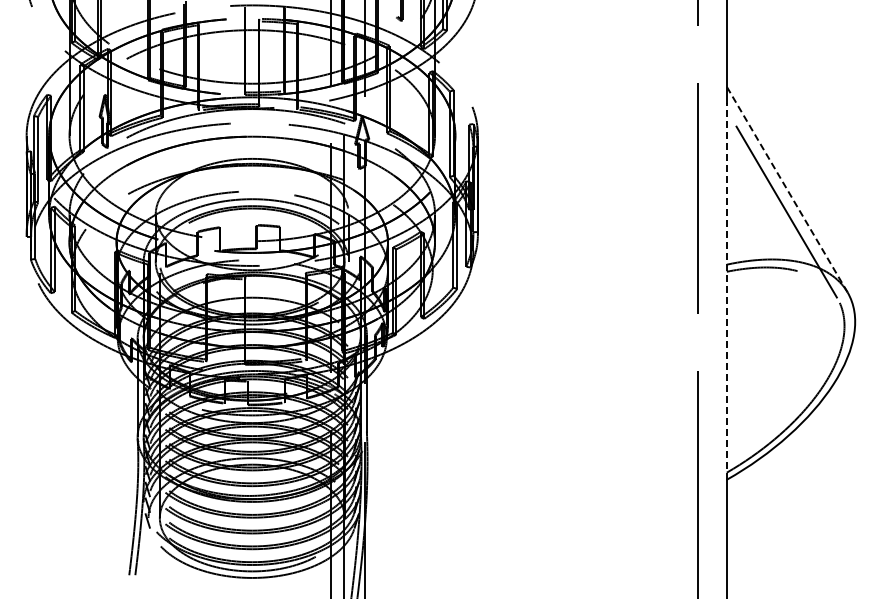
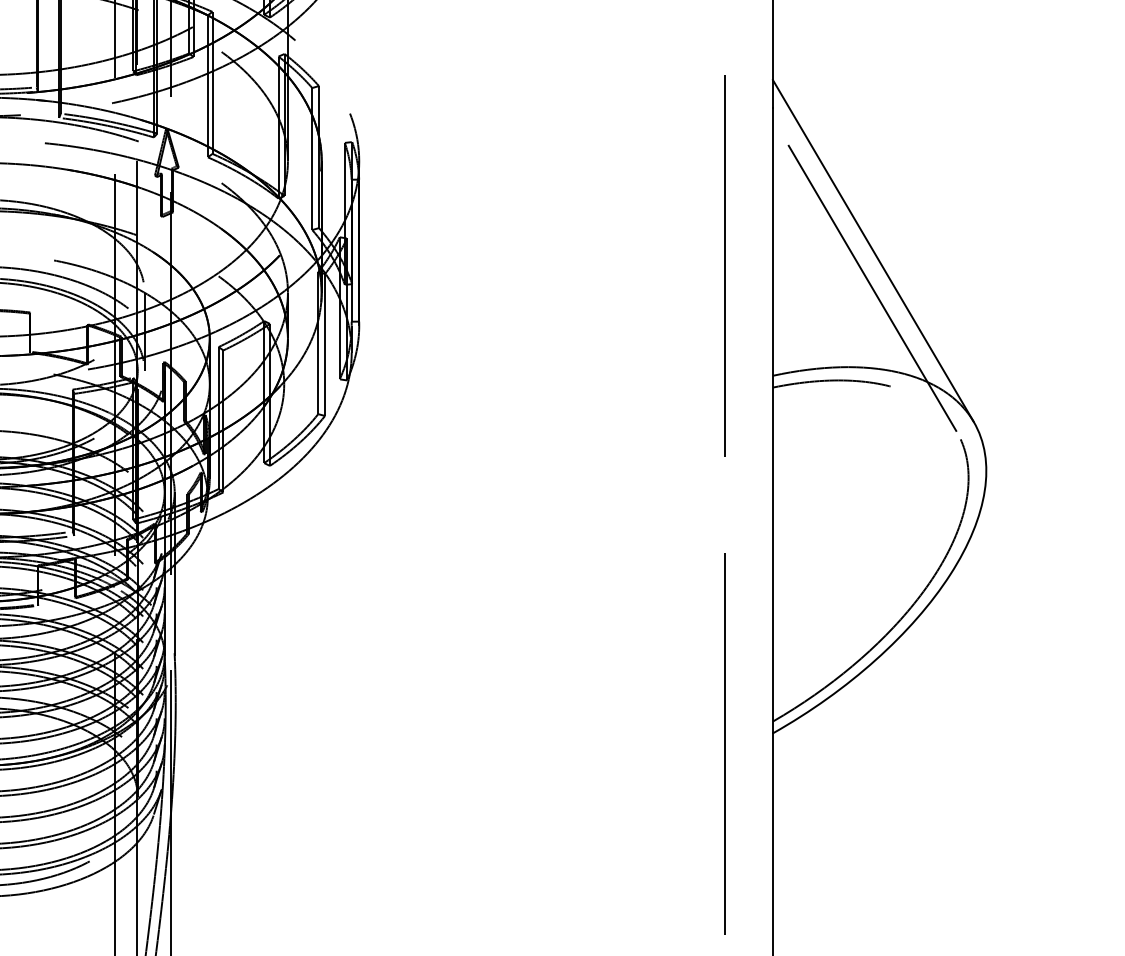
line: (786, 189) -> (872, 250), dashed -> solid
line: (726, 291) -> (772, 420), dashed -> solid

